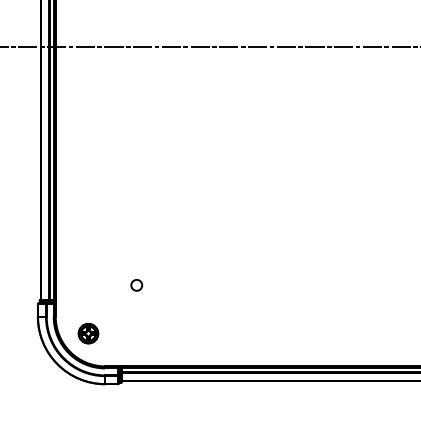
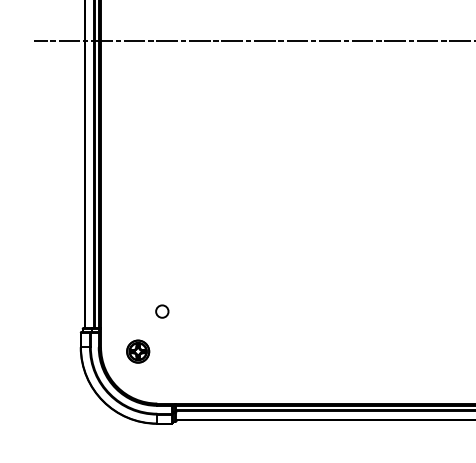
circle: (136, 285) -> (162, 311), moved
part: (88, 333) -> (138, 351), moved

